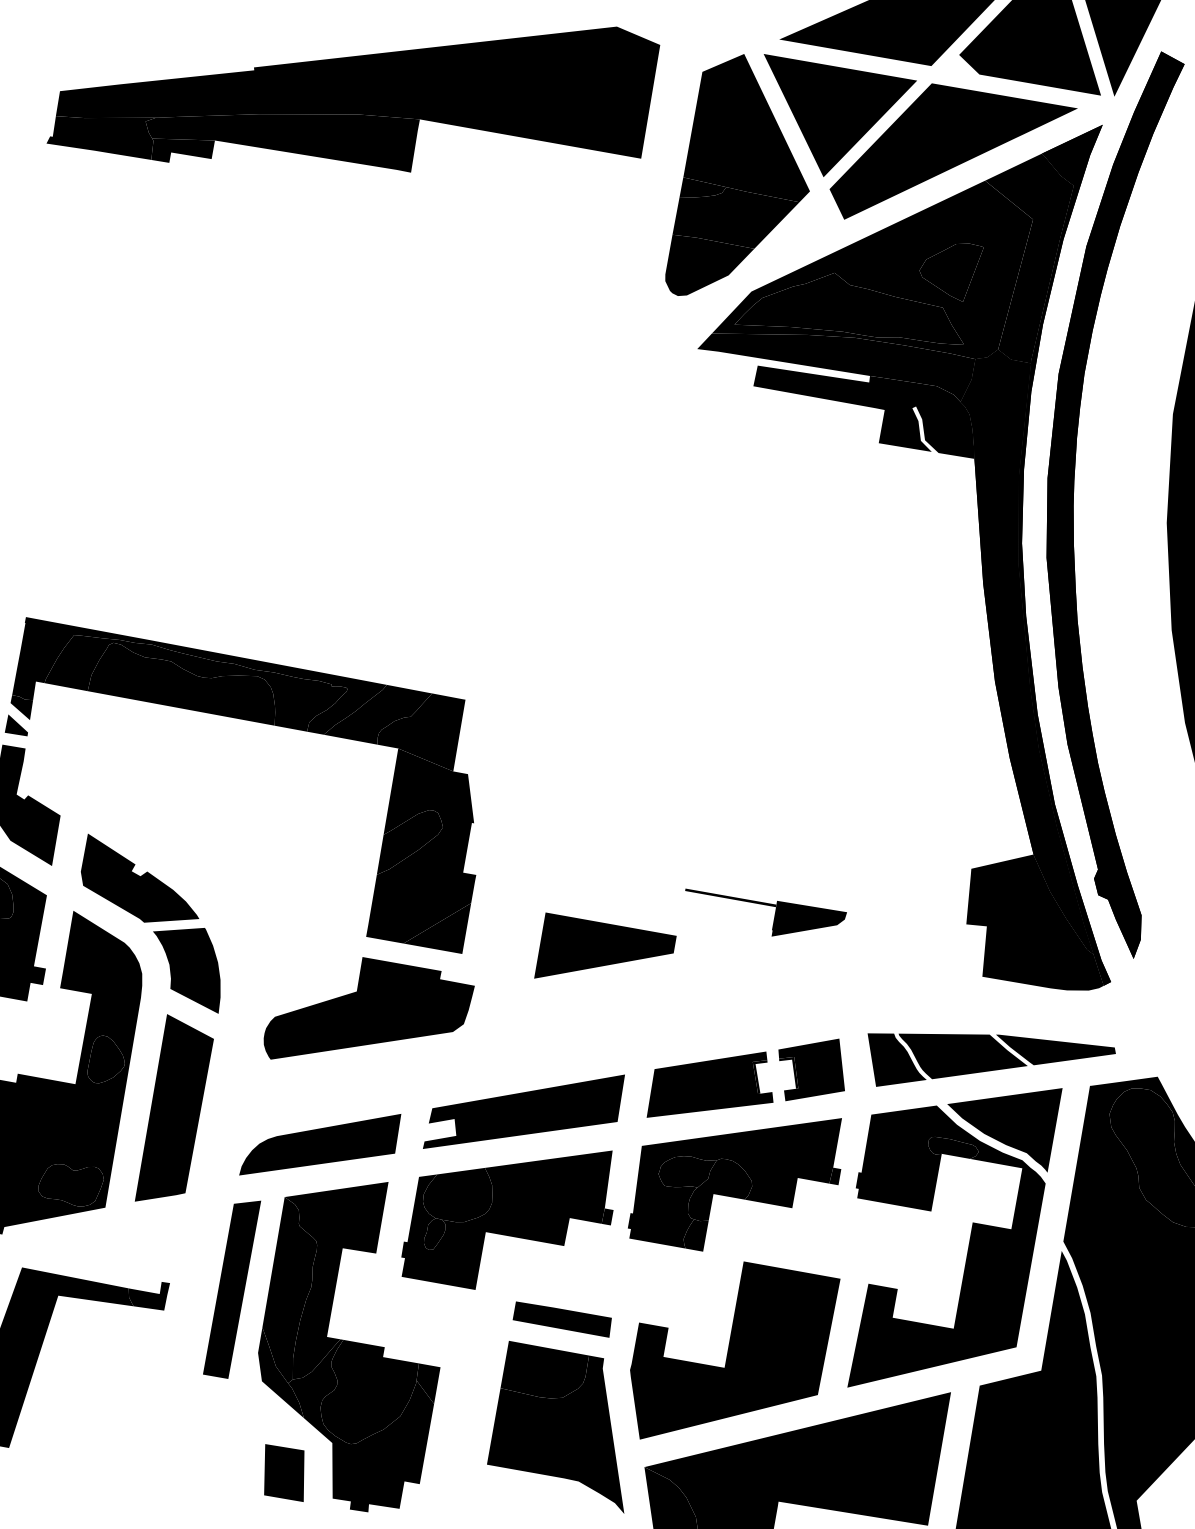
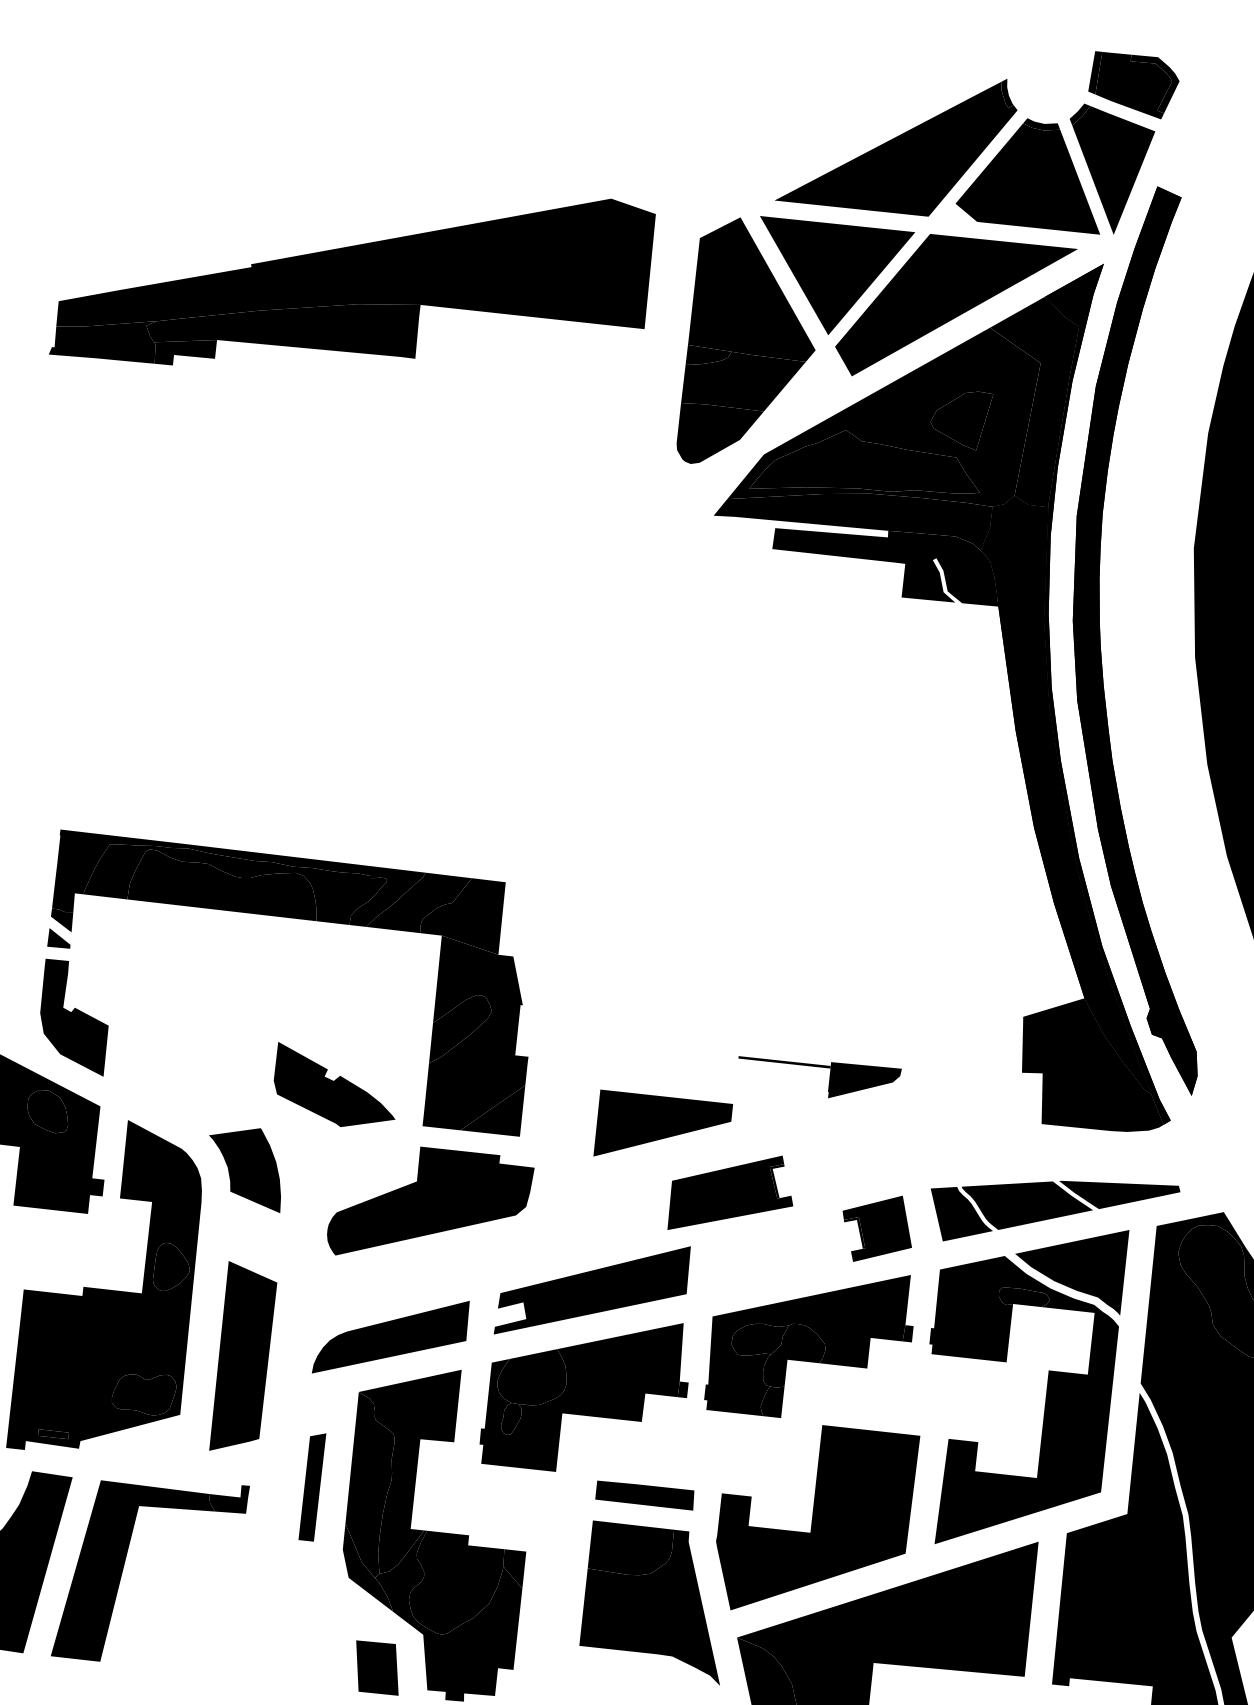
part: (141, 879) -> (334, 1084), moved
part: (711, 1084) -> (730, 1192), moved
part: (175, 1109) -> (243, 1355), moved
part: (232, 1288) -> (312, 1487), size x0.6

